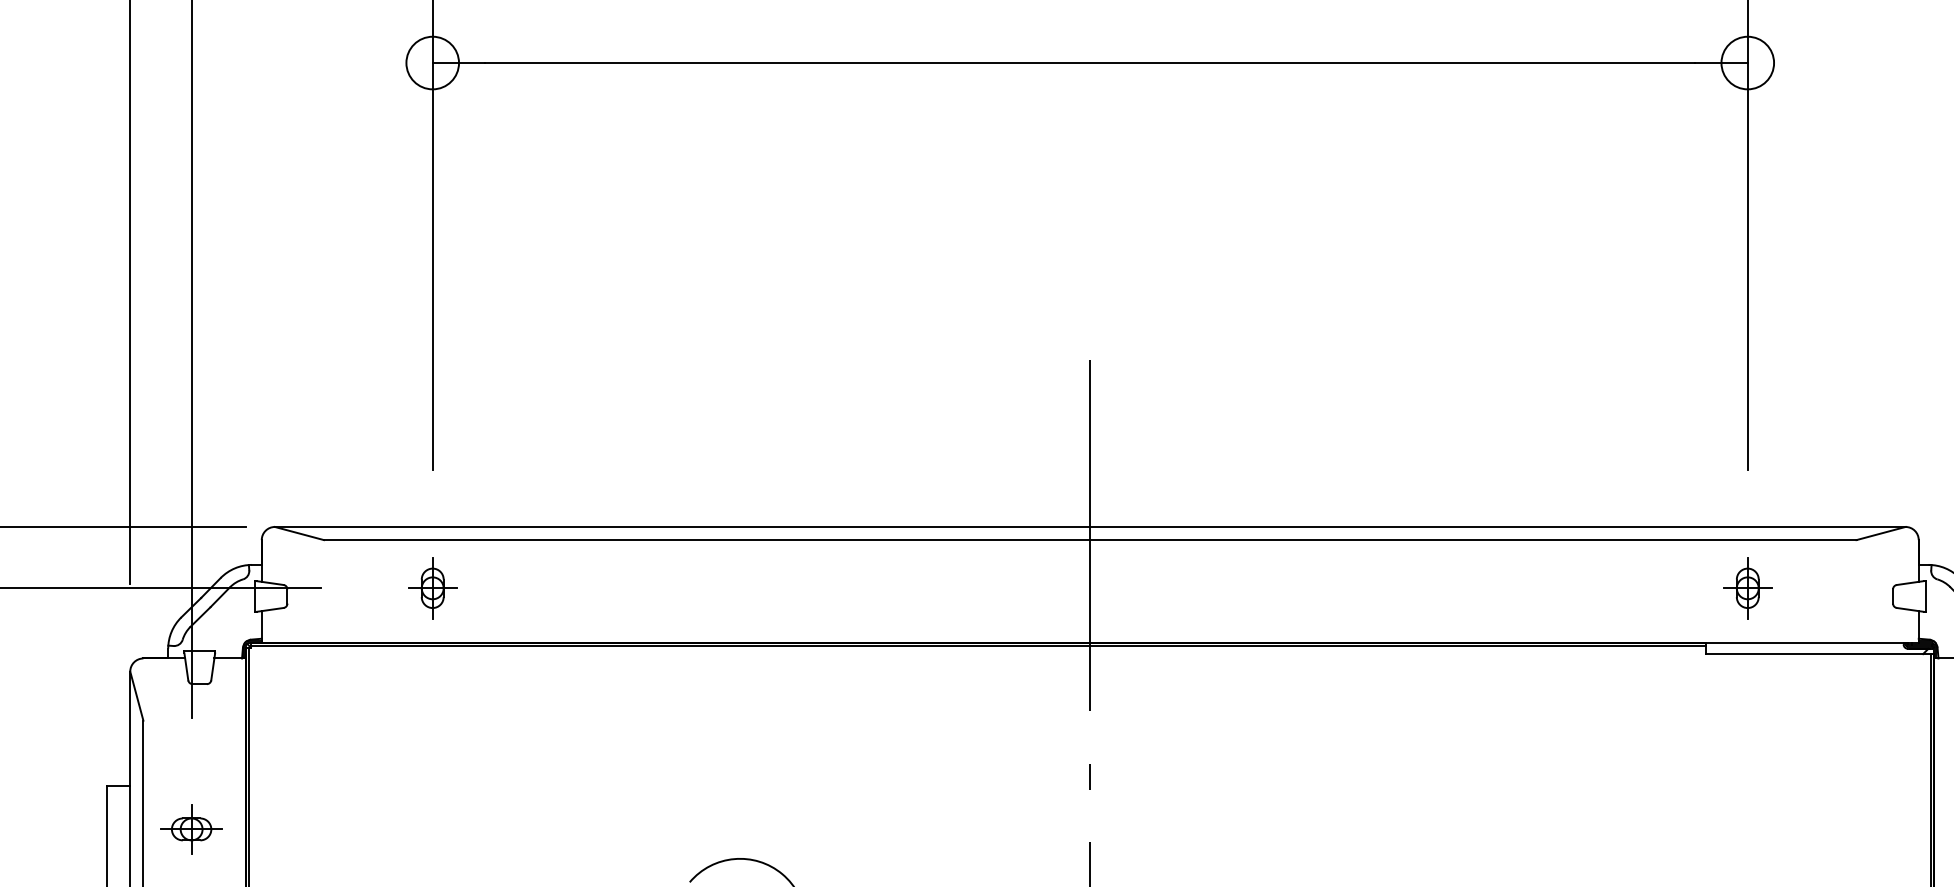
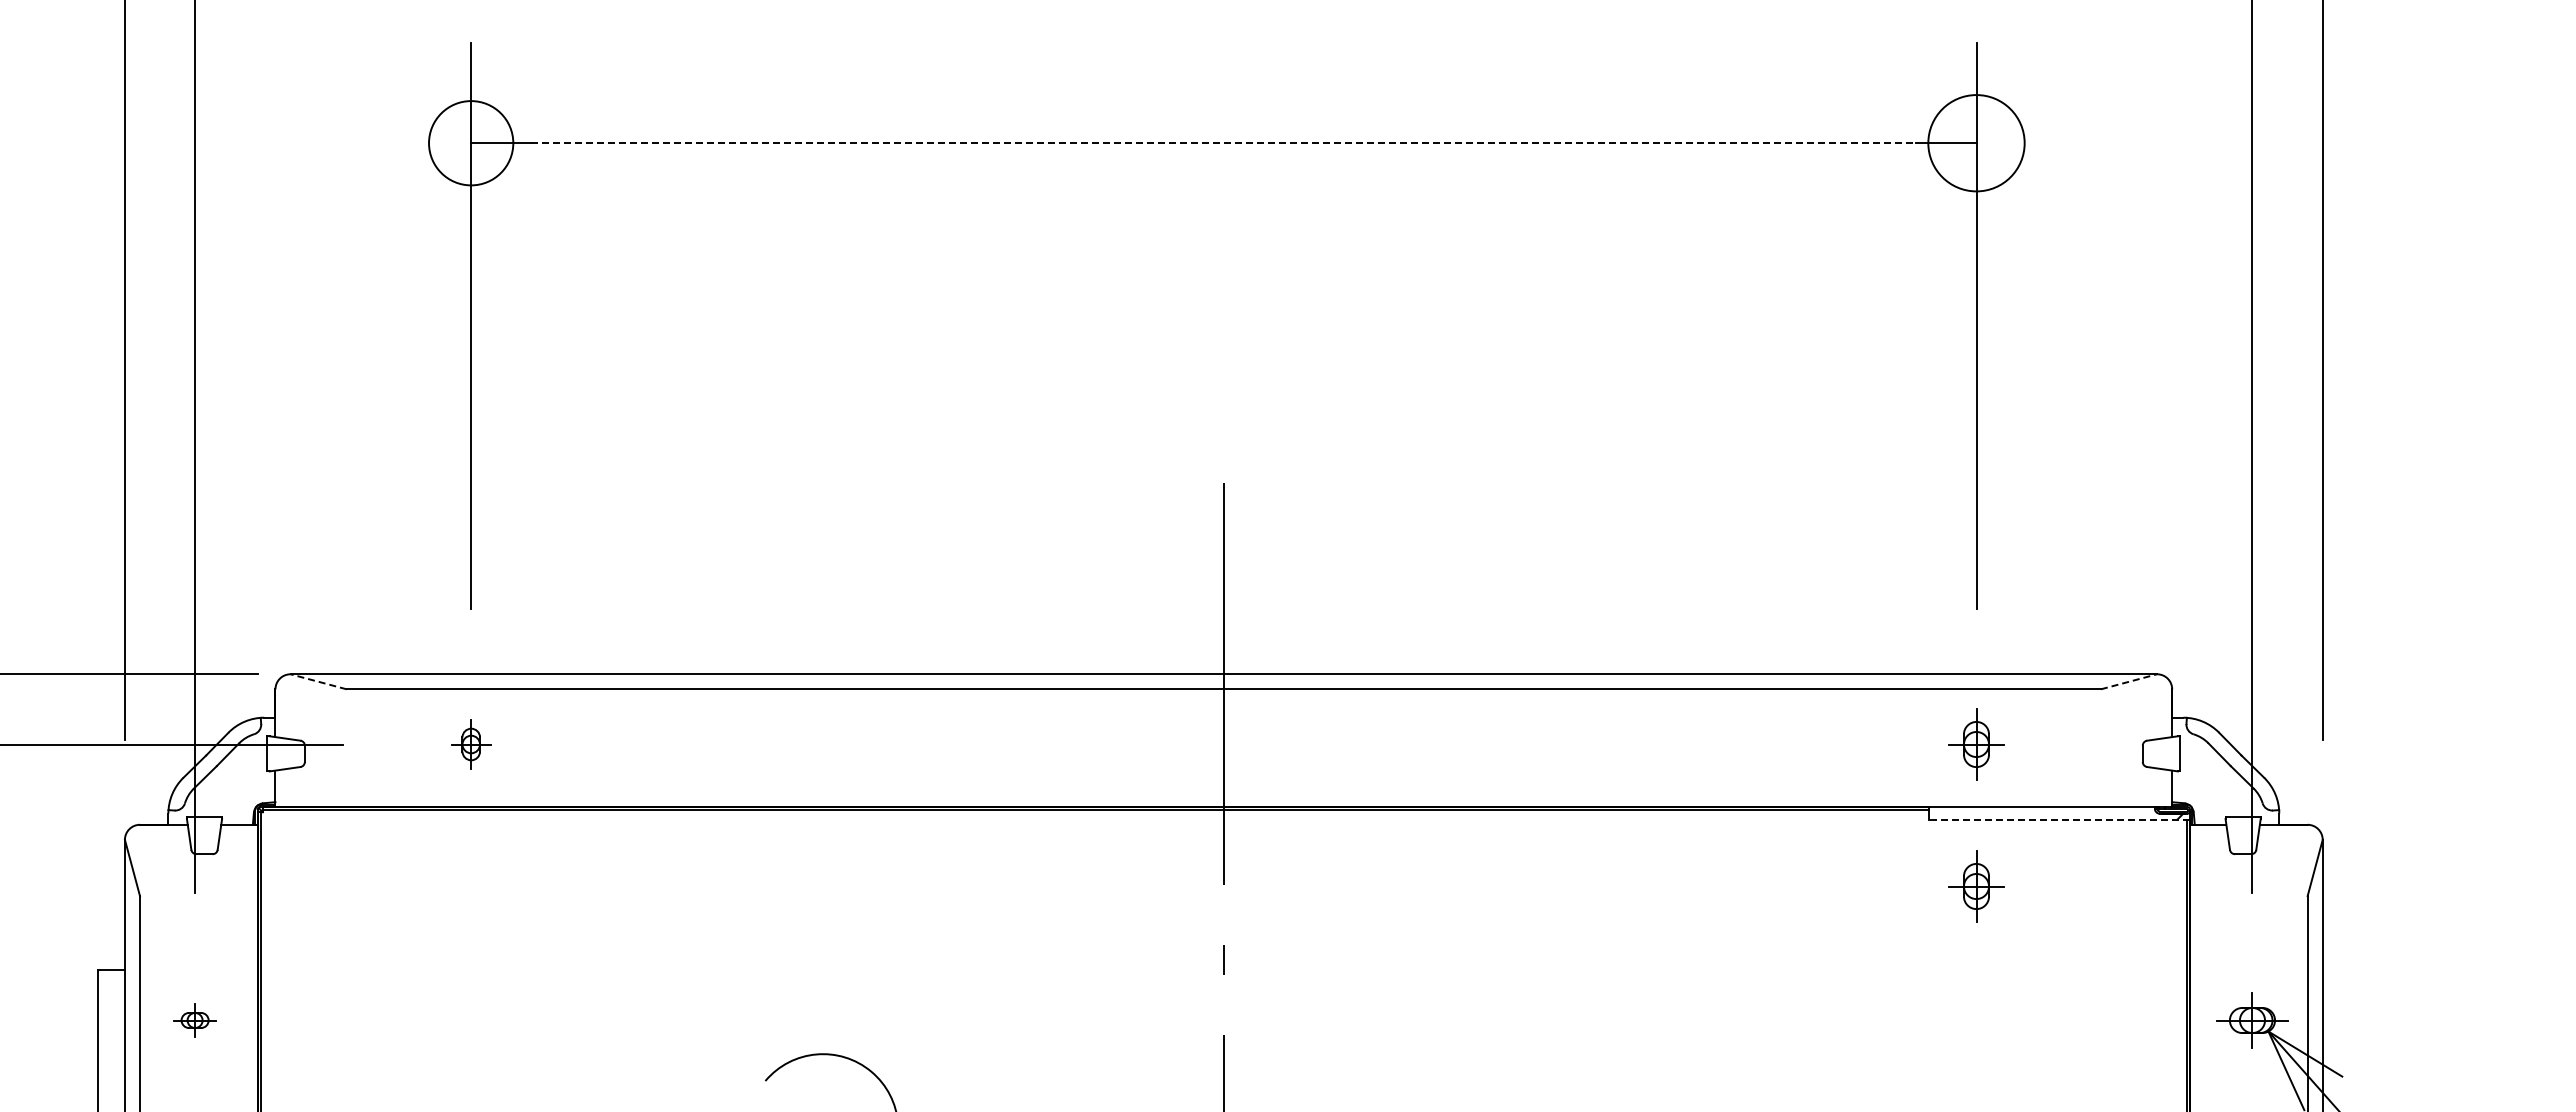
circle: (433, 63) -> (471, 143), size x1.4
line: (1090, 63) -> (1224, 143), solid -> dashed
circle: (1747, 63) -> (1976, 143), size x1.6
line: (299, 533) -> (318, 681), solid -> dashed
line: (1881, 533) -> (2129, 681), solid -> dashed
part: (433, 588) -> (471, 744), size x0.7
line: (1819, 653) -> (2058, 819), solid -> dashed
part: (1747, 712) -> (1976, 886), added
part: (191, 829) -> (194, 1020), size x0.6

